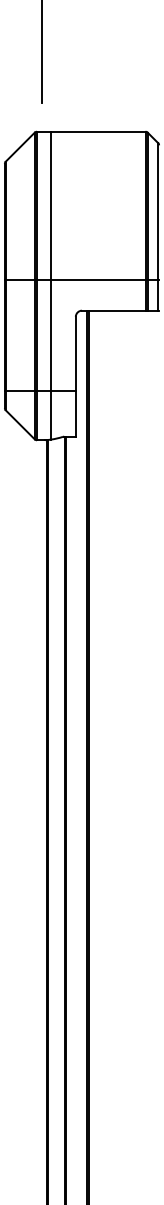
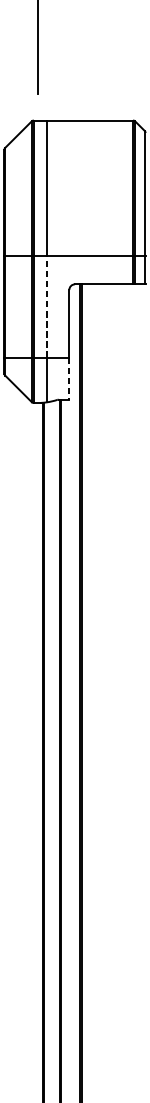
line: (51, 335) -> (47, 307), solid -> dashed
line: (75, 413) -> (69, 378), solid -> dashed

